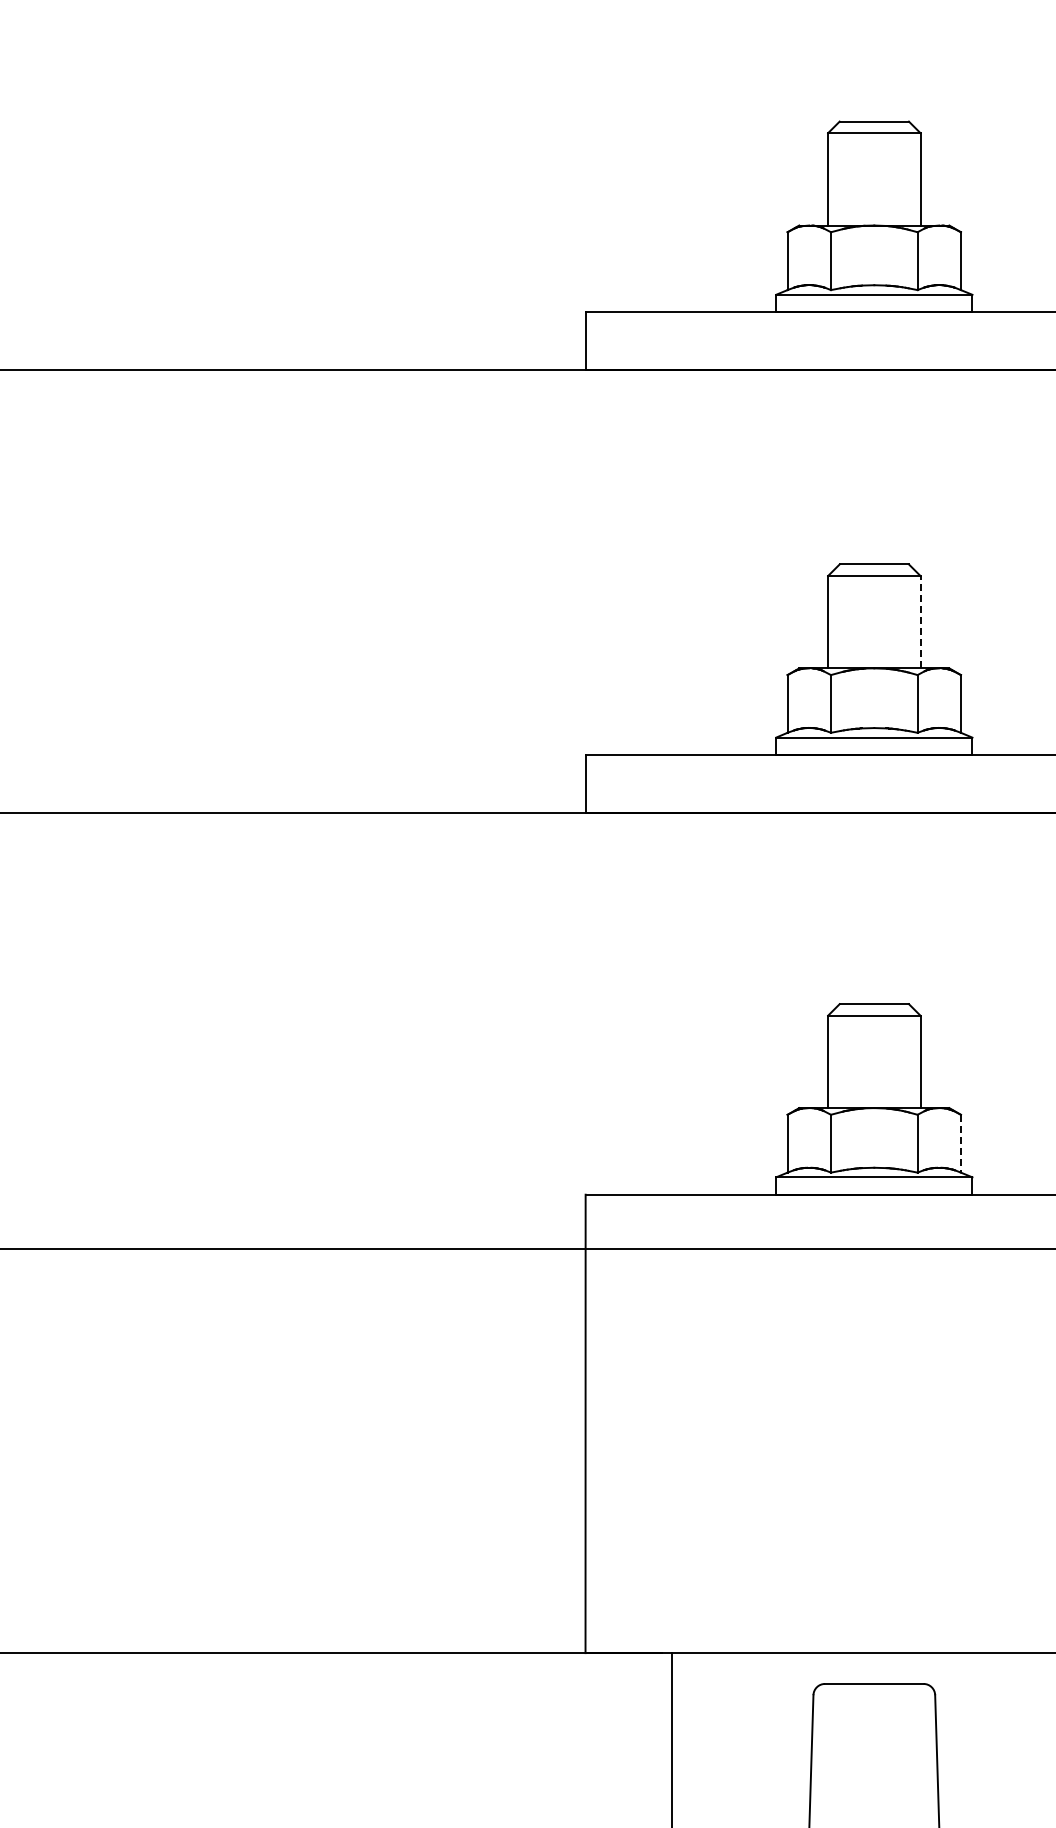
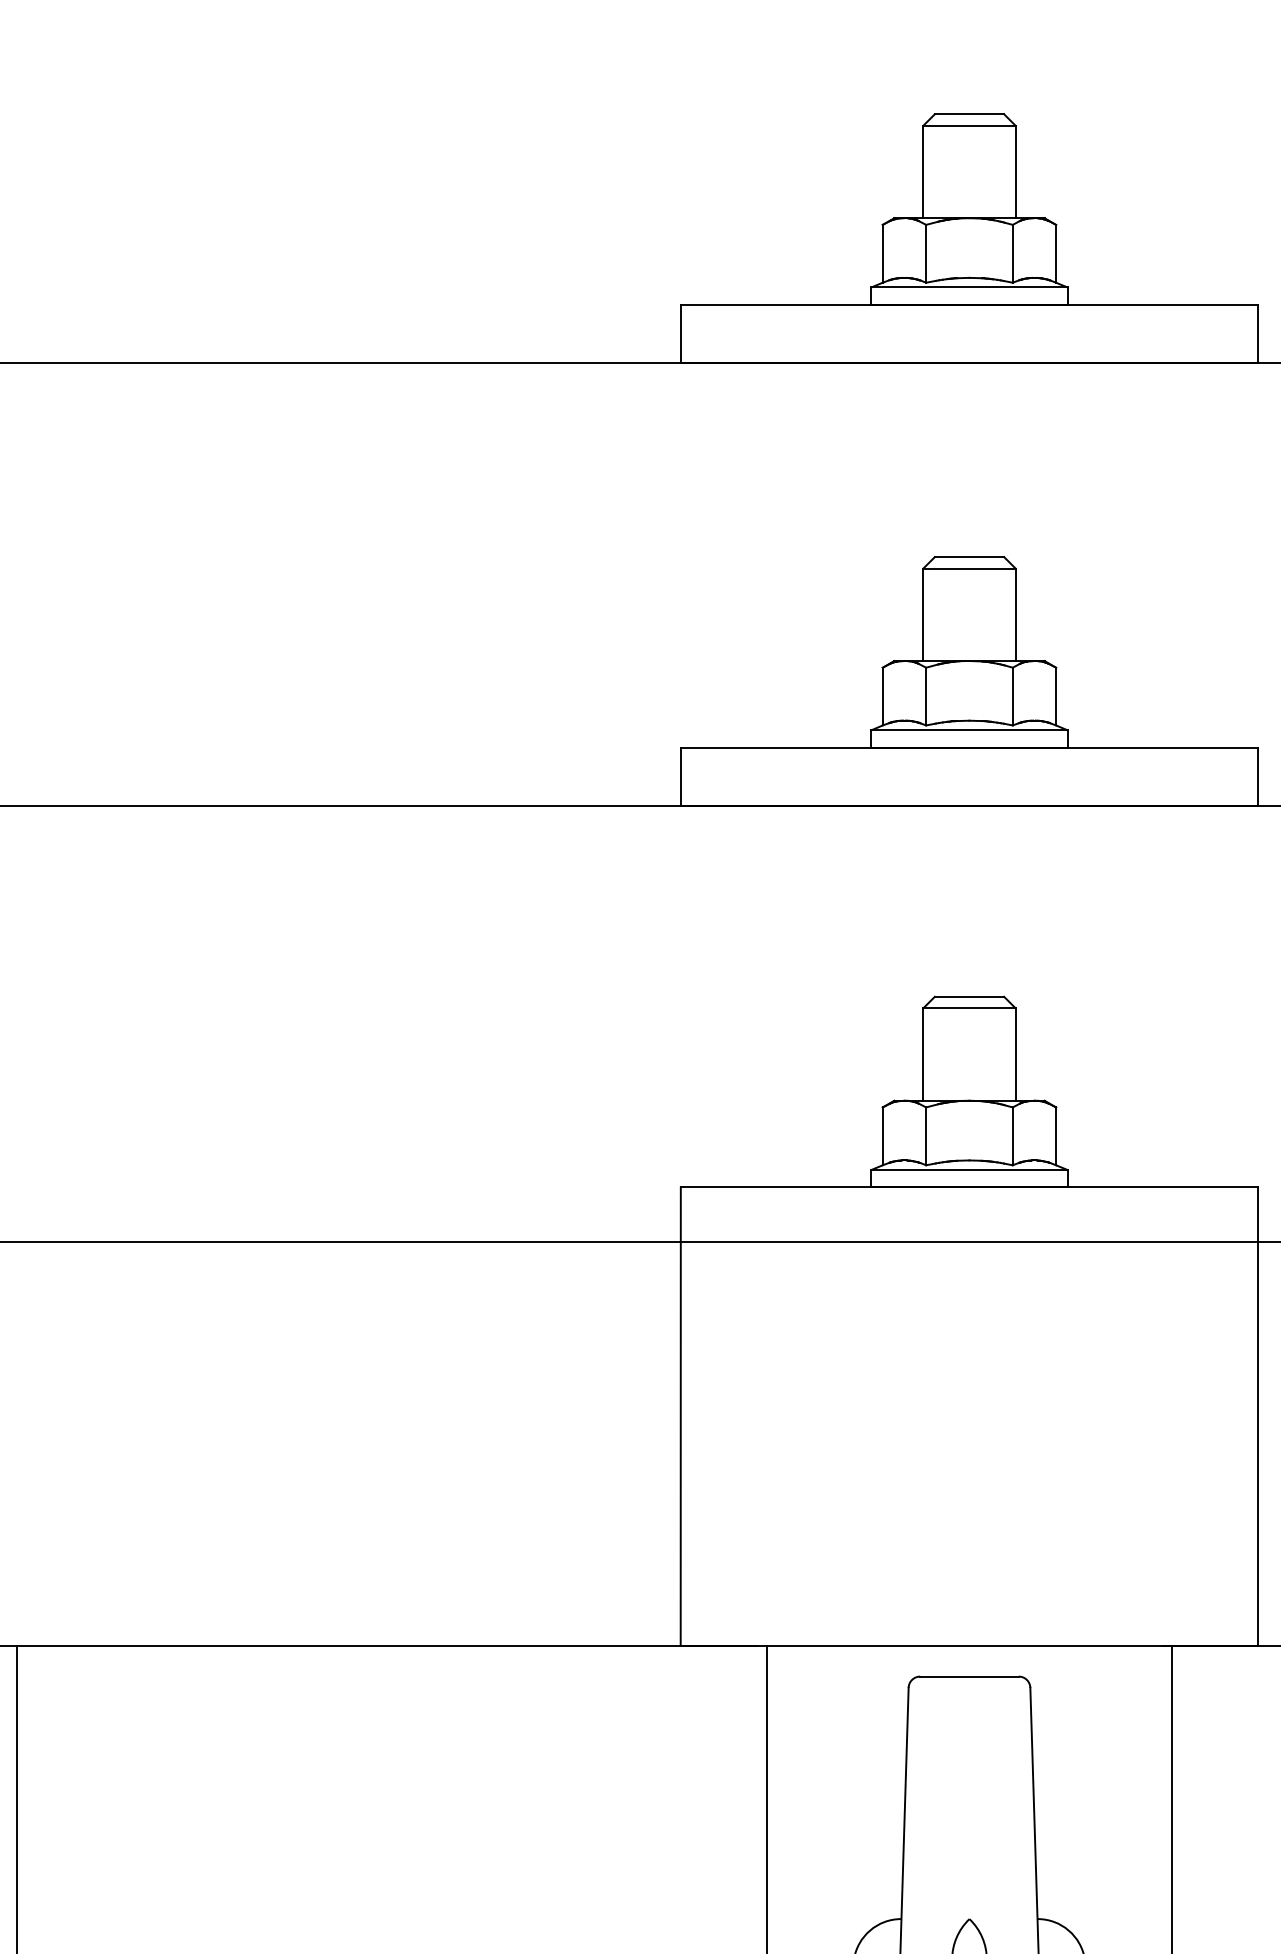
line: (920, 621) -> (1015, 614), dashed -> solid
line: (961, 1143) -> (1056, 1136), dashed -> solid

